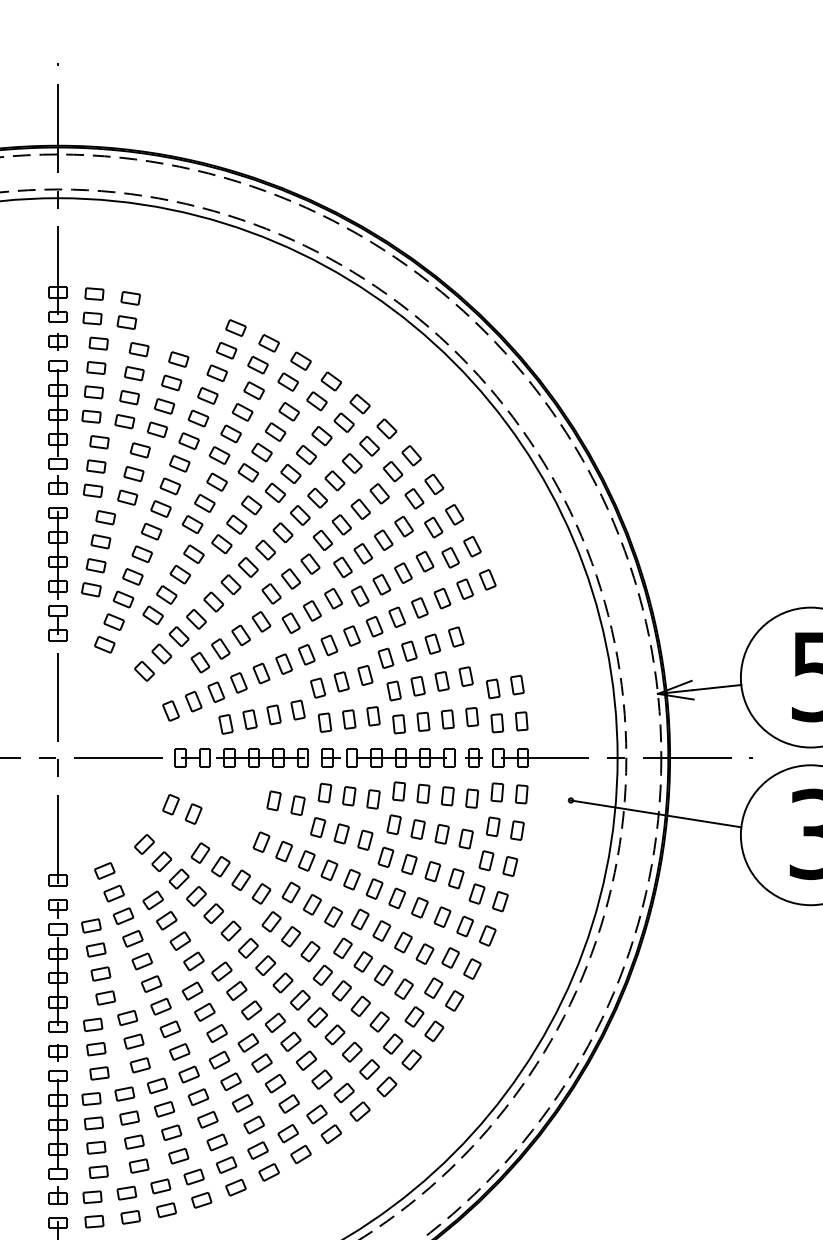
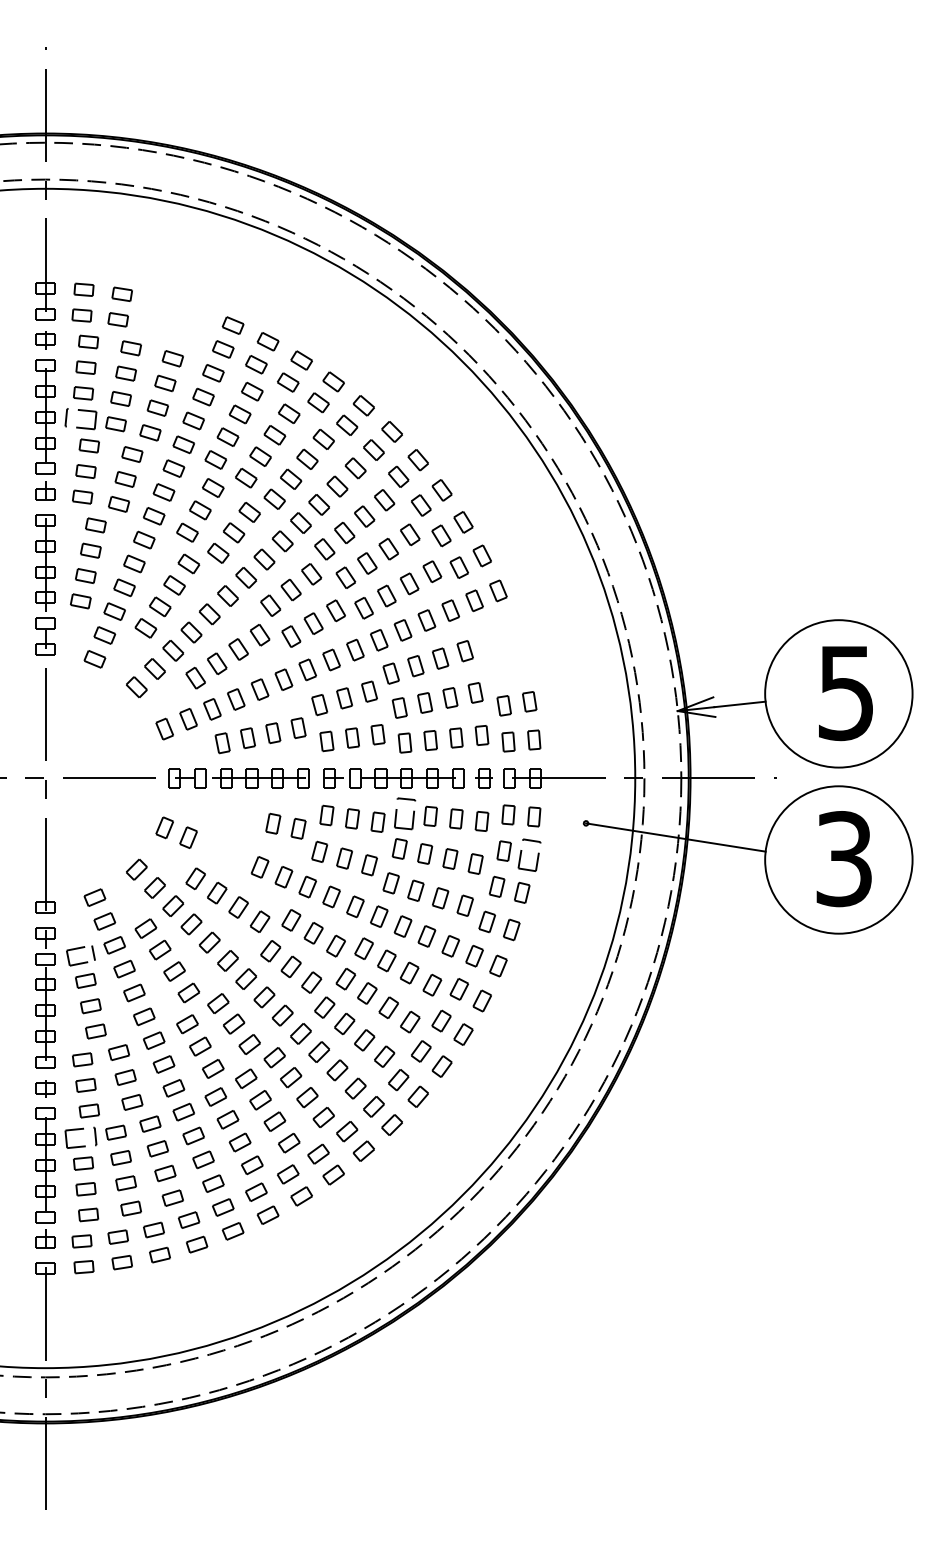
part: (91, 416) -> (80, 418), size x1.6
part: (398, 791) -> (404, 813), size x1.6
part: (517, 830) -> (529, 854), size x1.6
part: (91, 925) -> (80, 955), size x1.4
part: (91, 1098) -> (80, 1137), size x1.6

